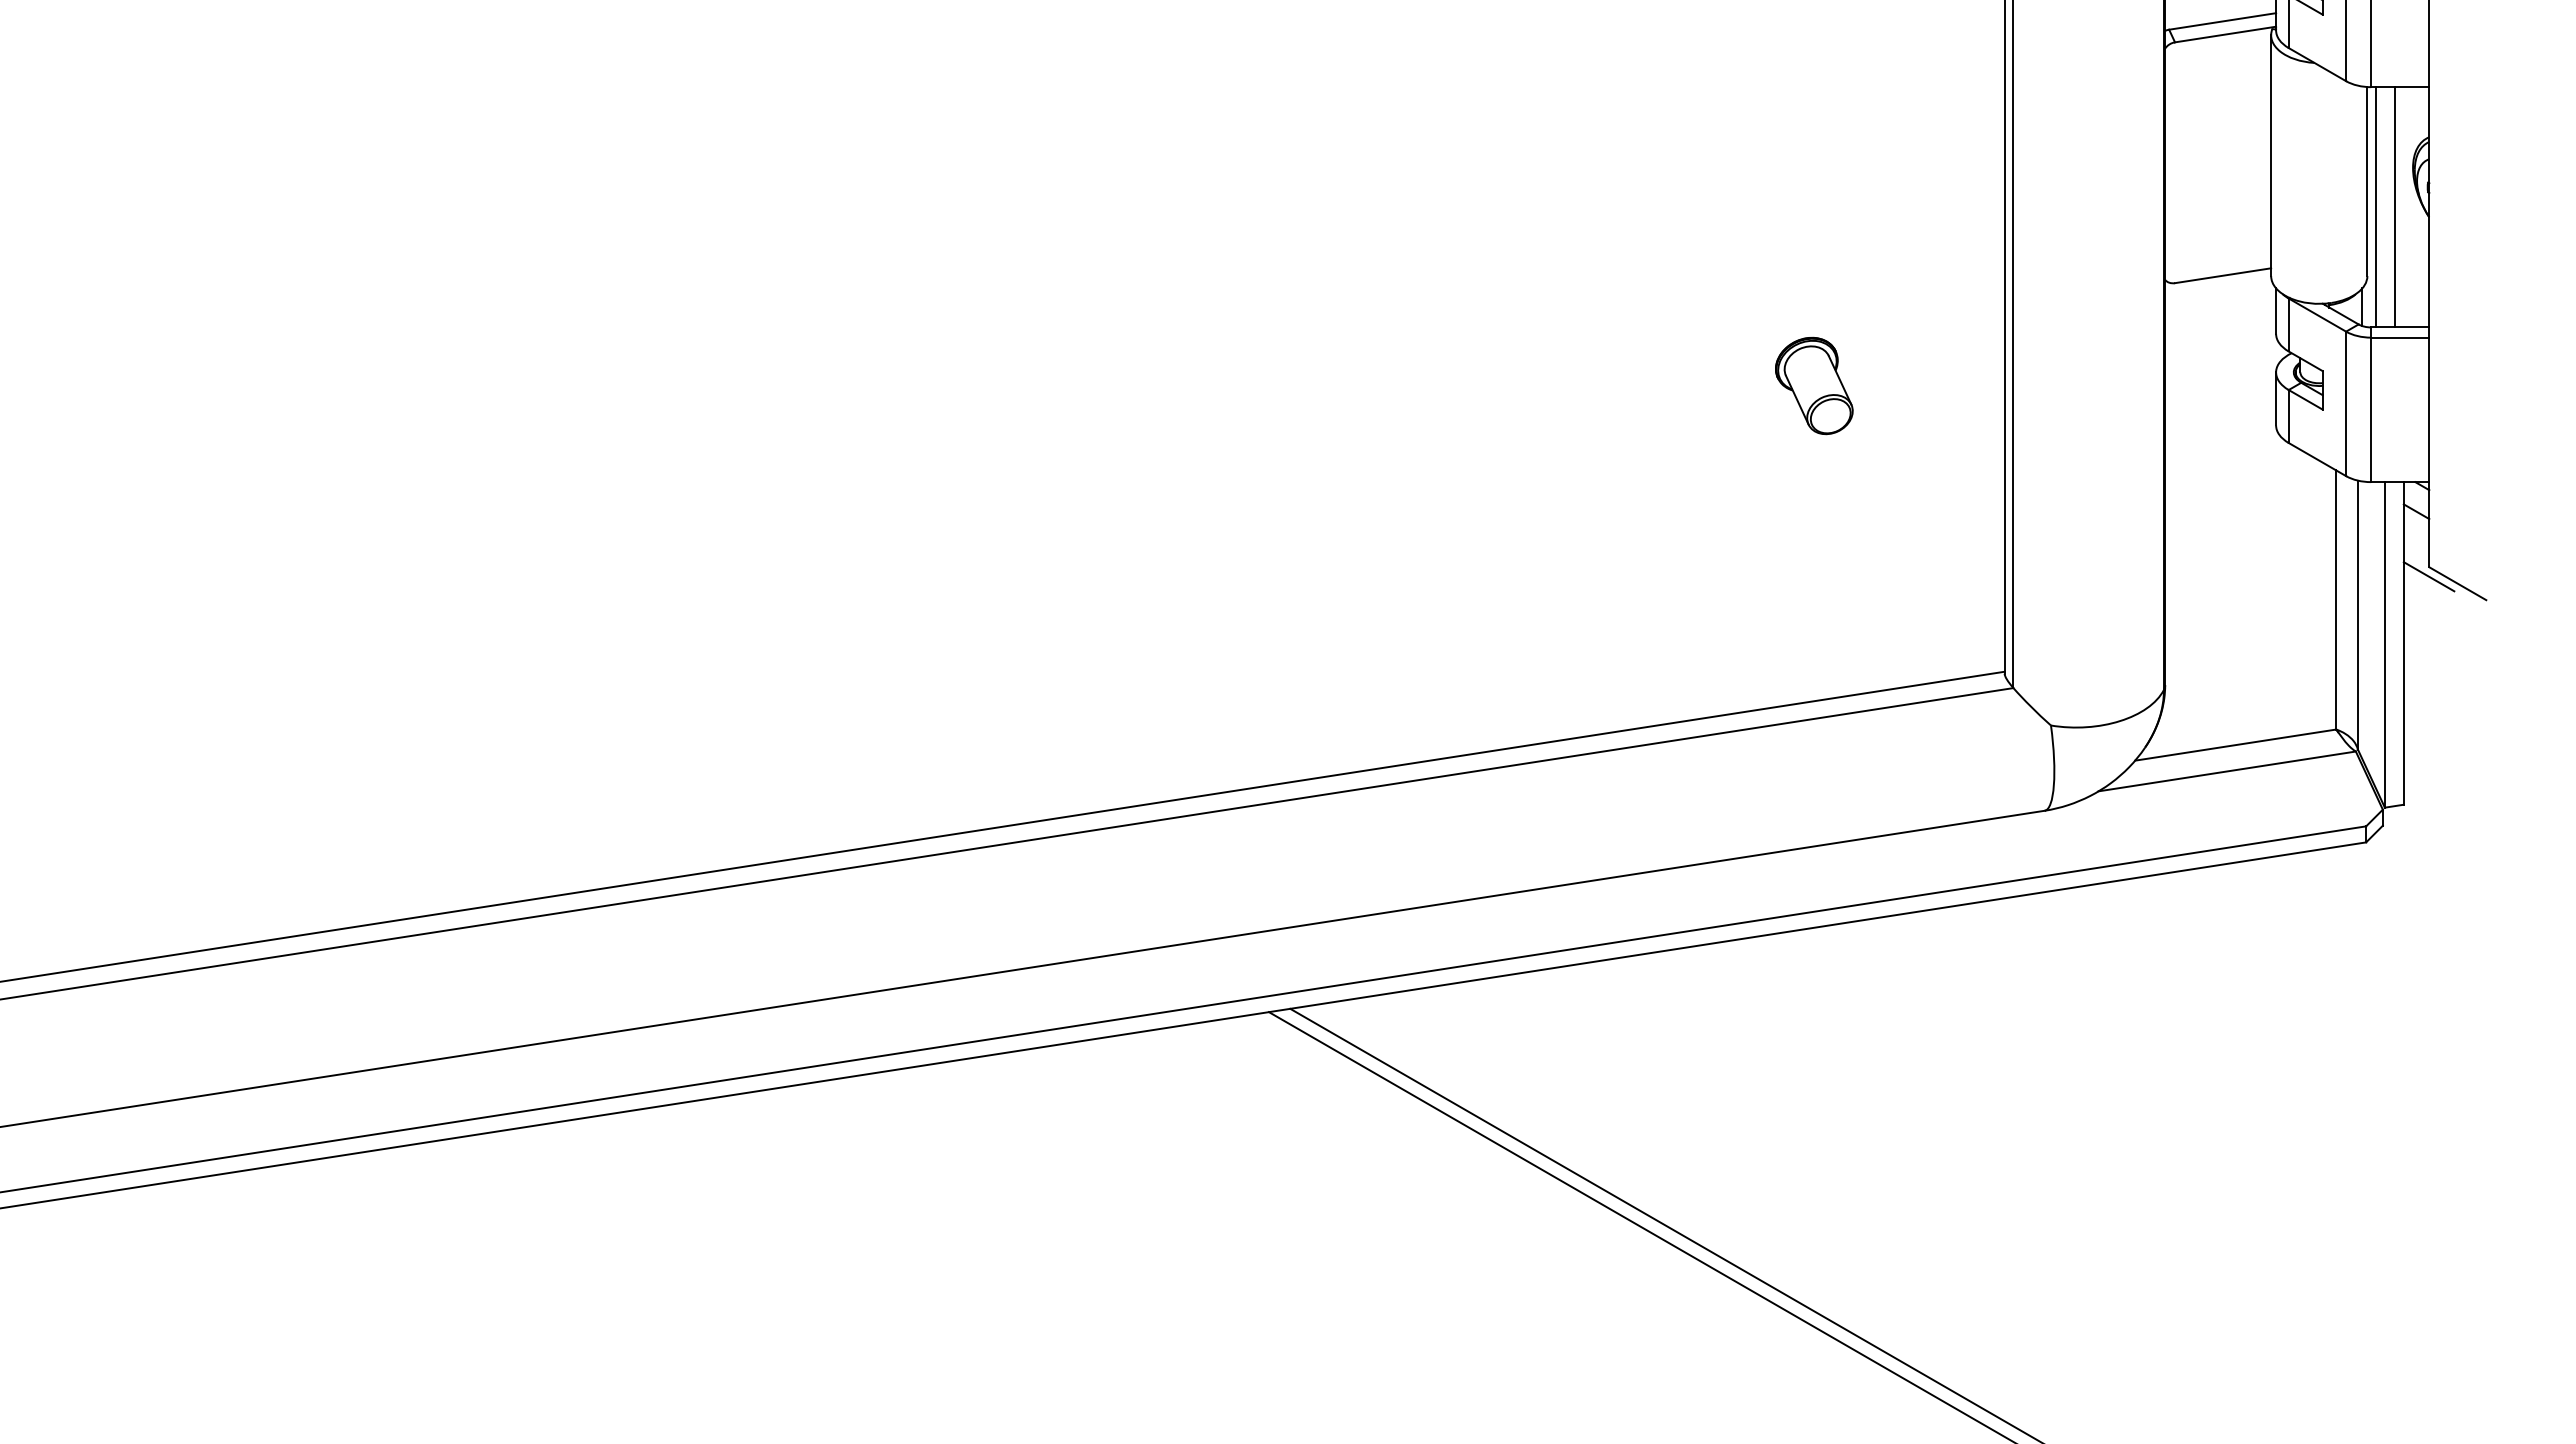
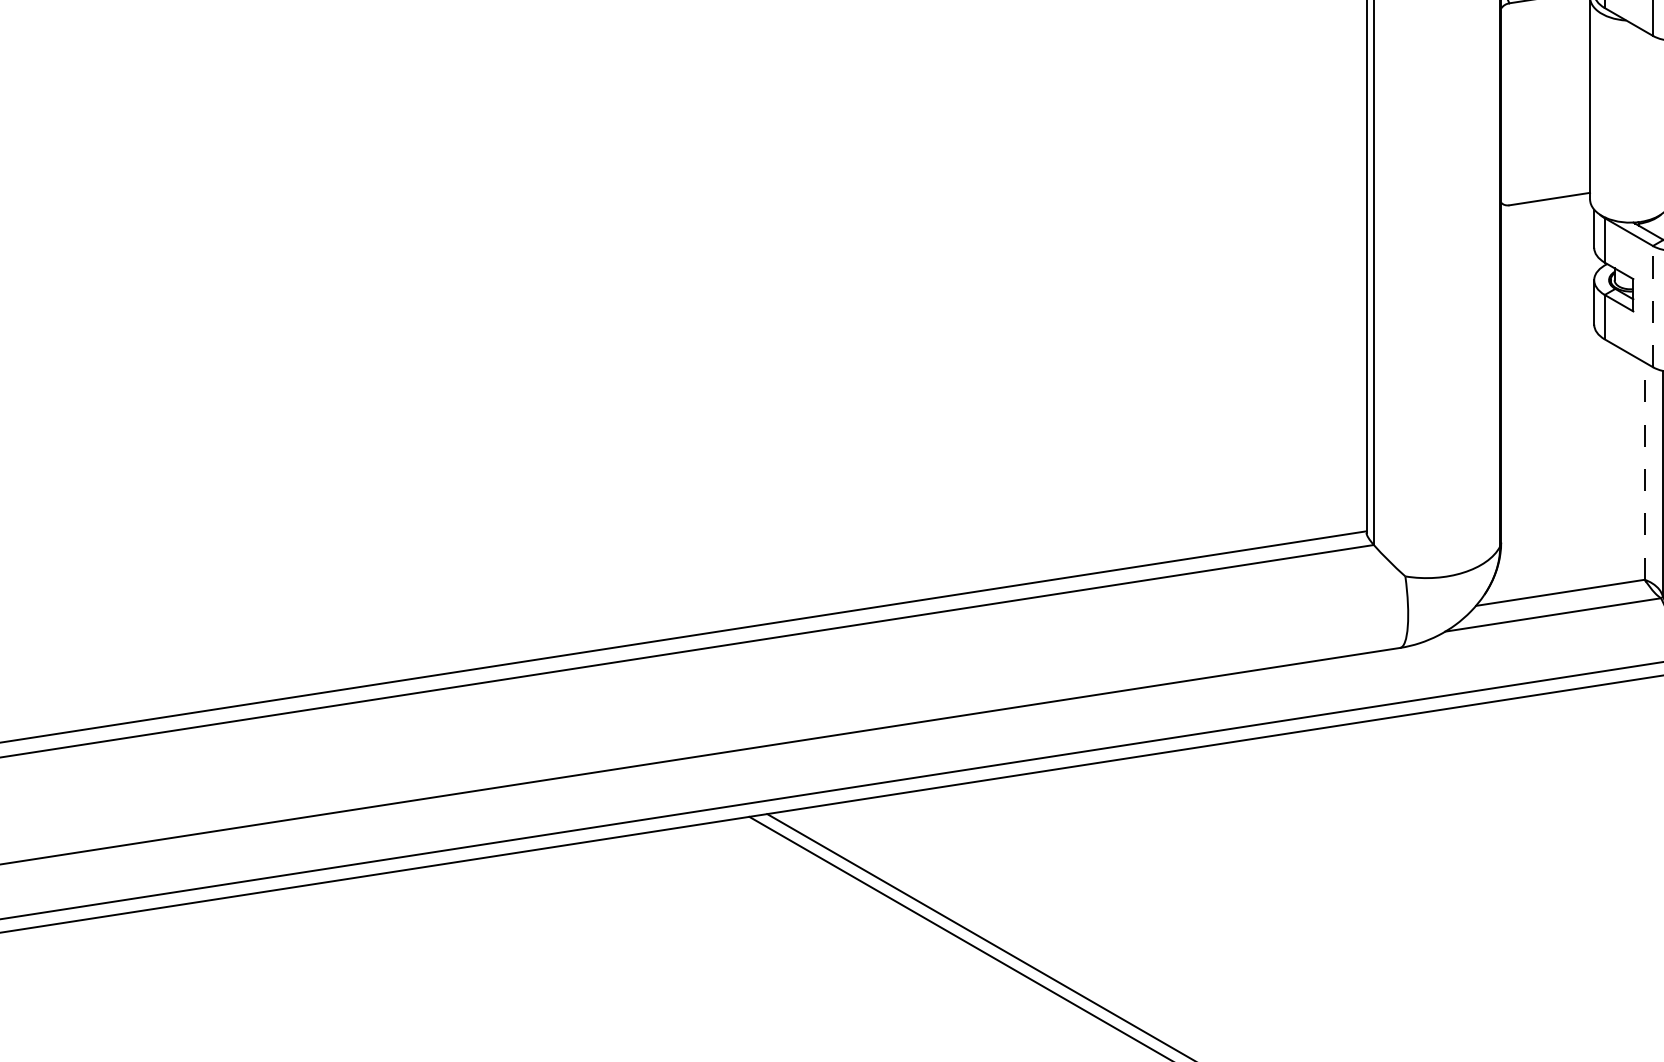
part: (1814, 385) -> (1206, 291), removed
line: (2346, 403) -> (1653, 306), solid -> dashed
line: (2336, 599) -> (1644, 470), solid -> dashed

